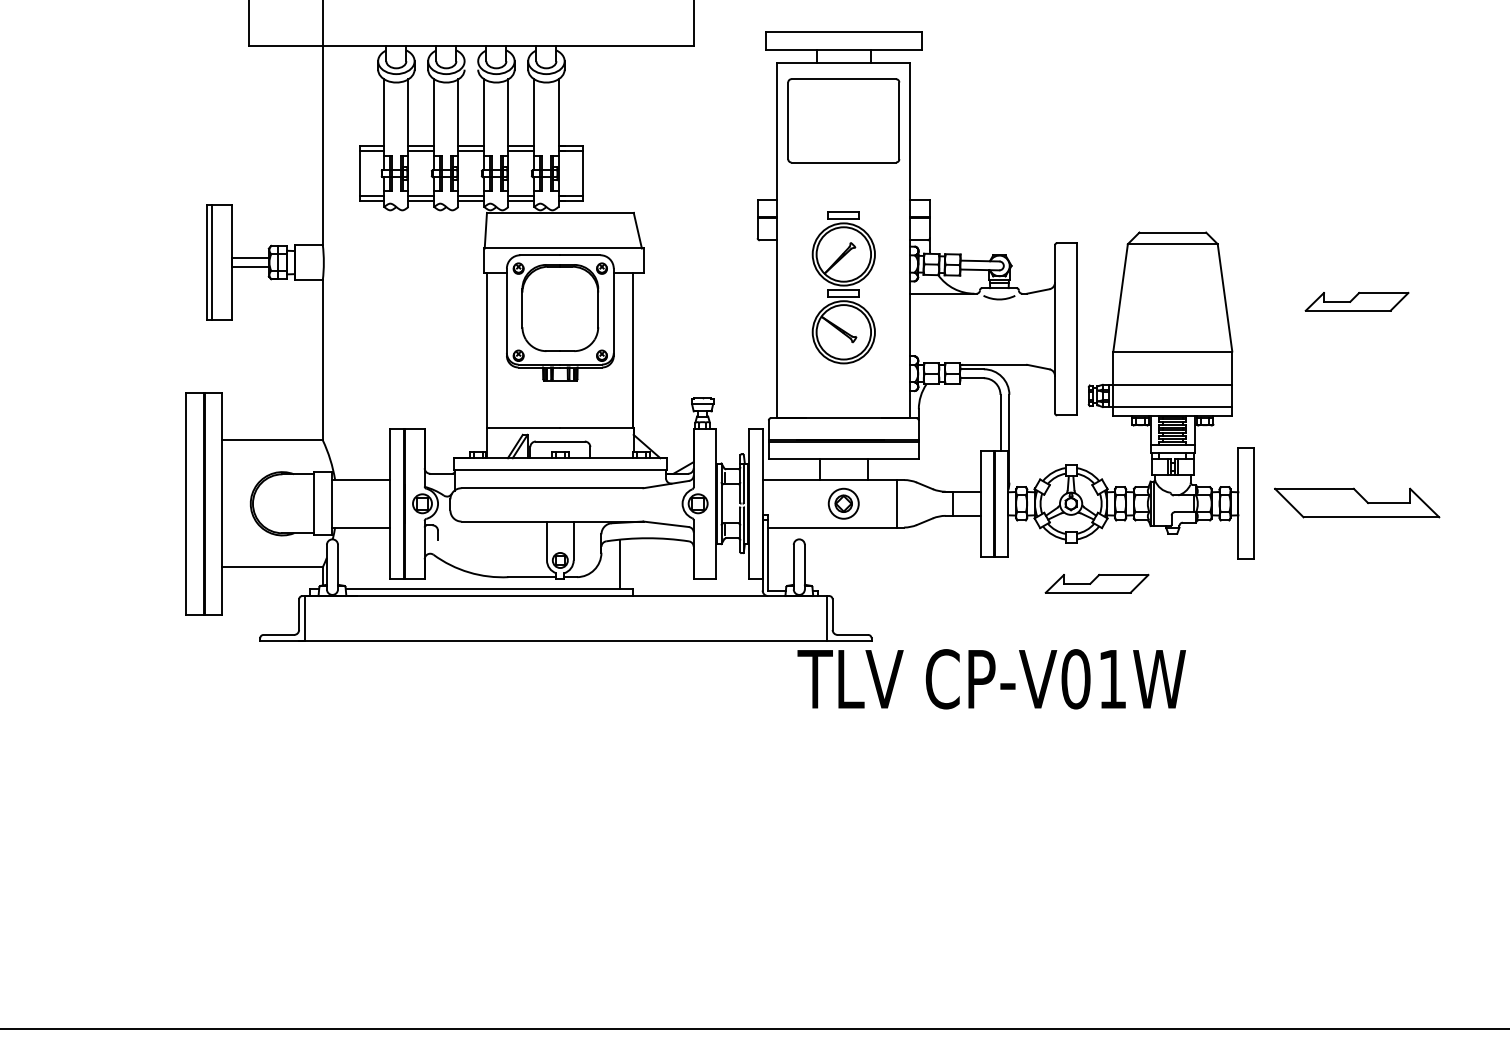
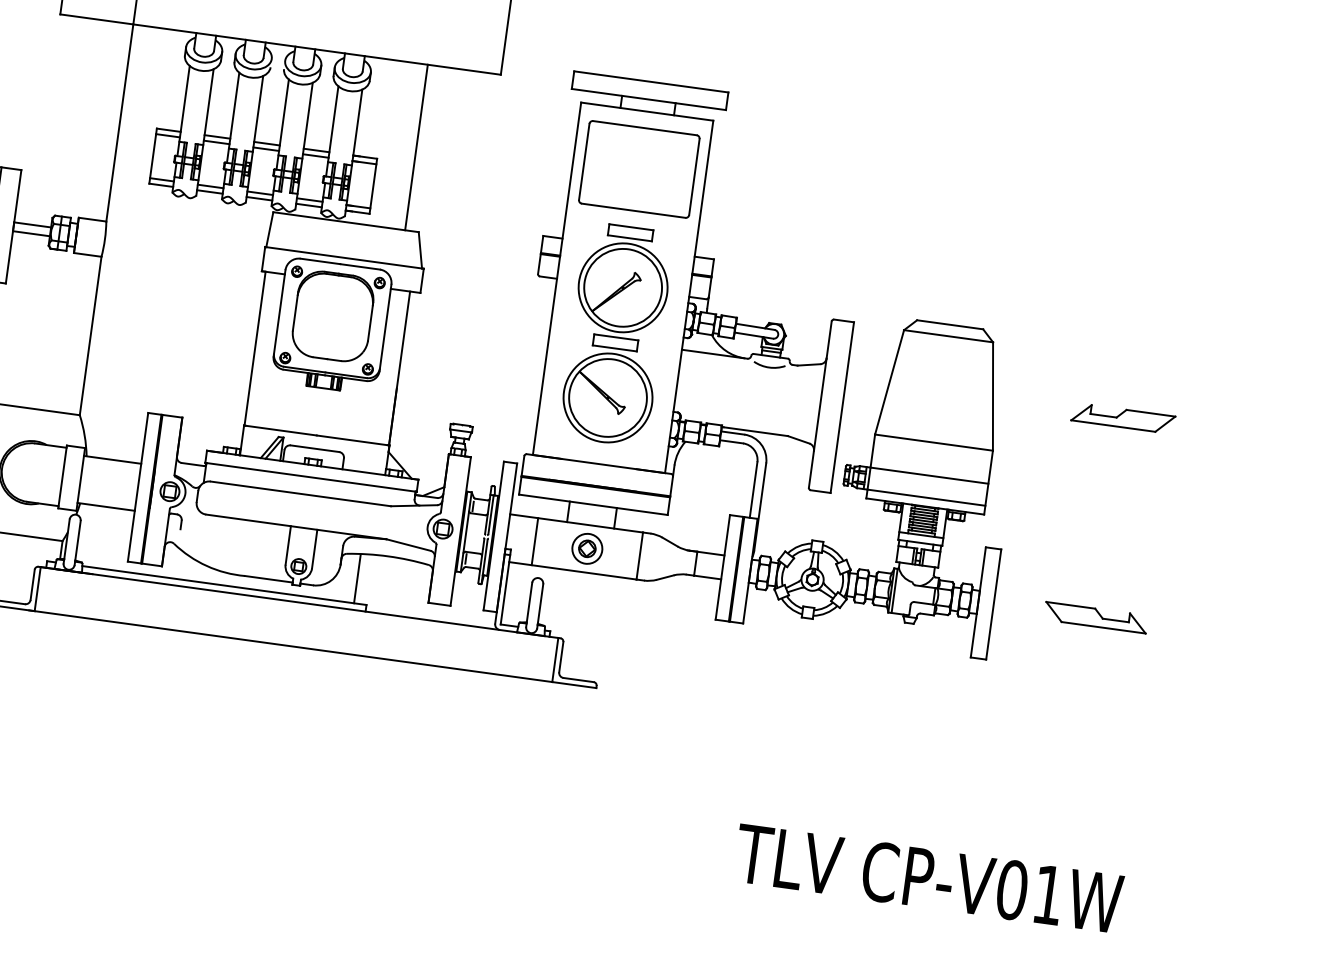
line: (620, 128) -> (417, 146), added
part: (843, 287) -> (616, 334), size x1.43
part: (1356, 502) -> (1095, 617), size x0.62
line: (790, 503) -> (534, 541), added
part: (1096, 583) -> (826, 662), removed
text: (991, 679) -> (928, 878), moved

